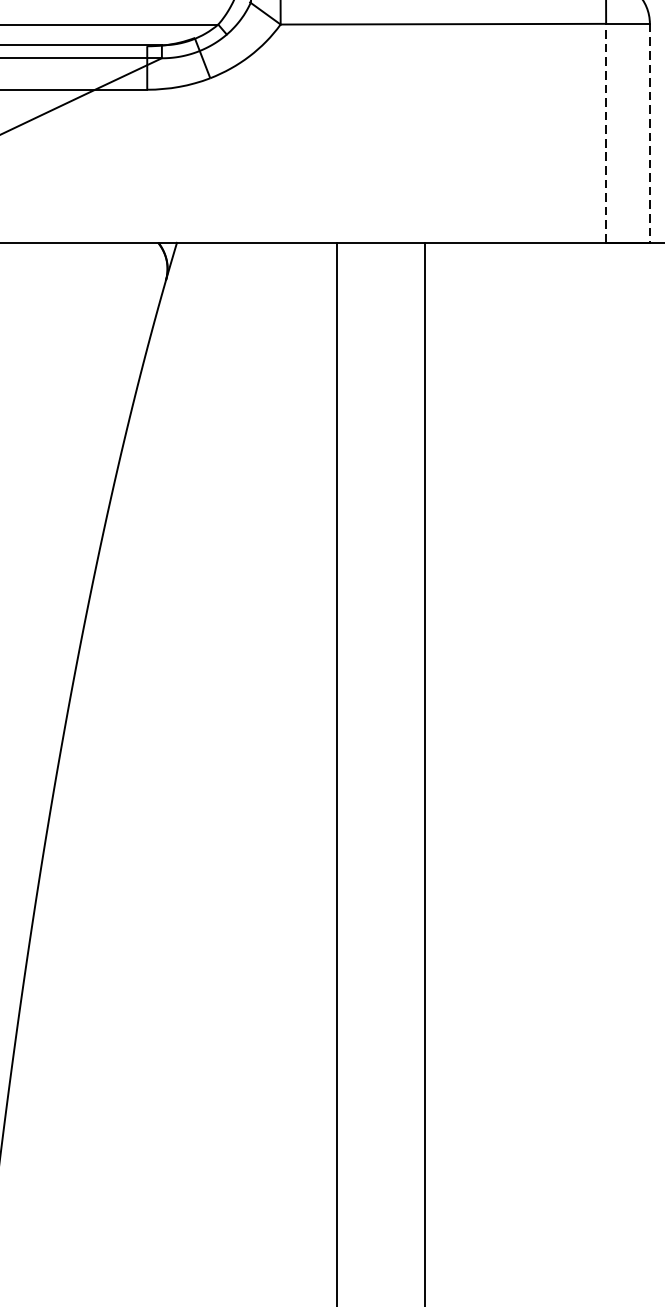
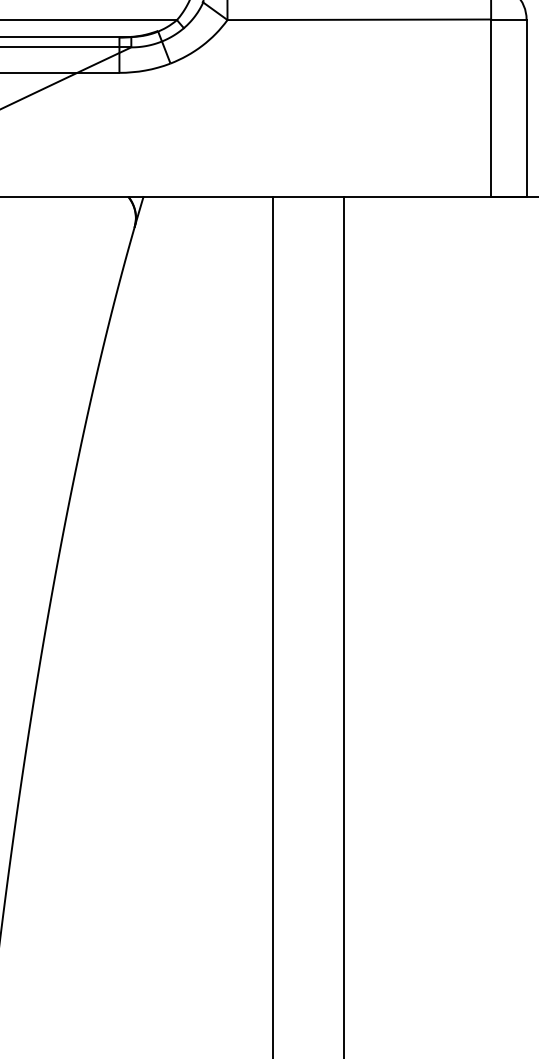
line: (606, 133) -> (491, 108), dashed -> solid
line: (649, 133) -> (526, 108), dashed -> solid

